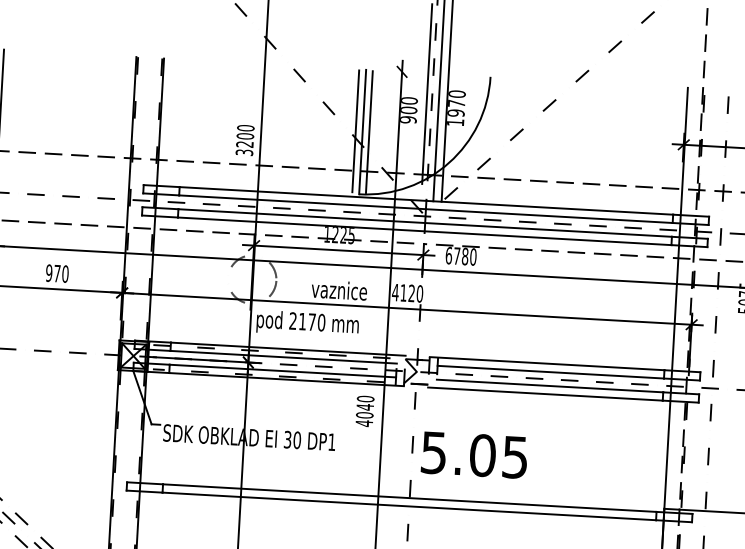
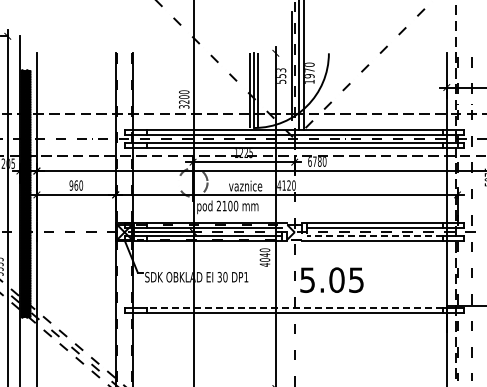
text: (409, 109) -> (281, 75), 900 -> 553
text: (57, 273) -> (76, 185), 970 -> 960
text: (312, 321) -> (230, 205), 2170 -> 2100
line: (549, 386) -> (374, 236), solid -> dashed
line: (409, 498) -> (294, 308), solid -> dashed

